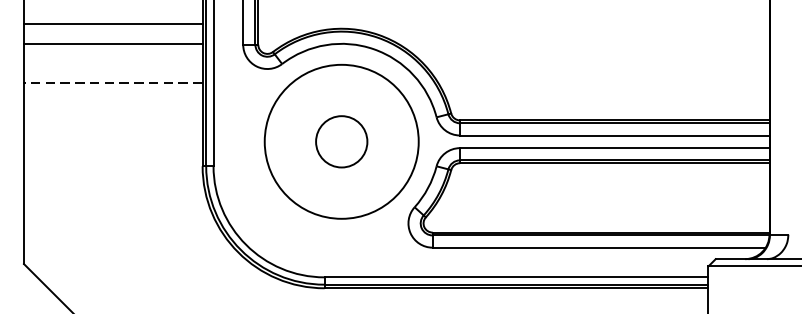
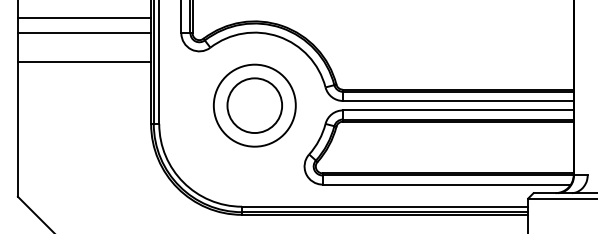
line: (113, 82) -> (84, 61), dashed -> solid
circle: (341, 141) -> (254, 105), size x0.71
circle: (341, 141) -> (254, 105), size x1.43

